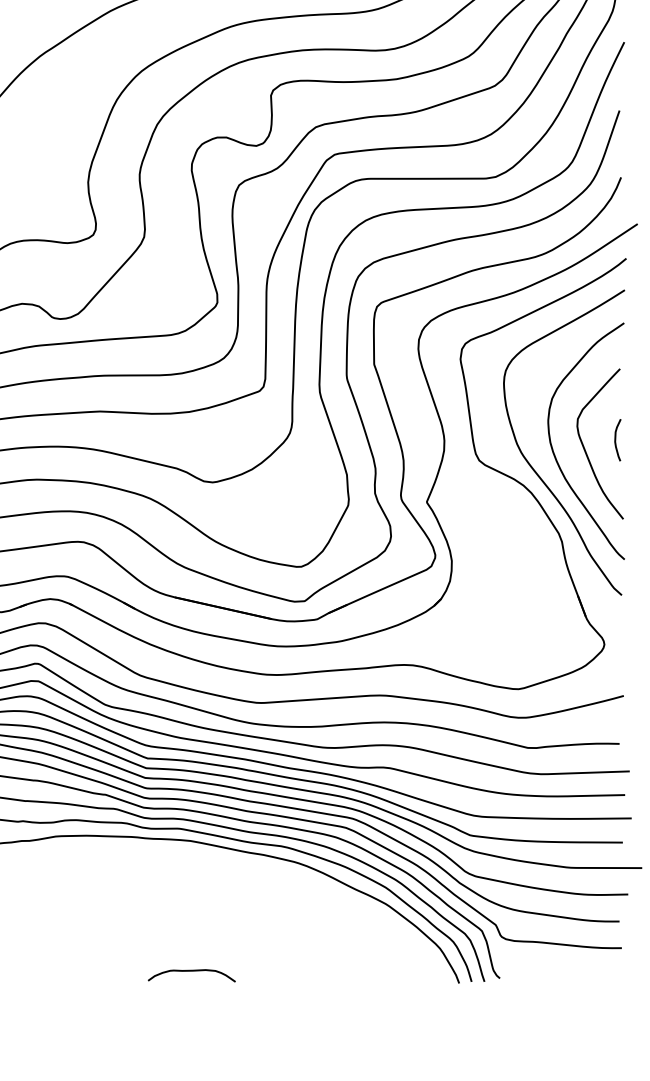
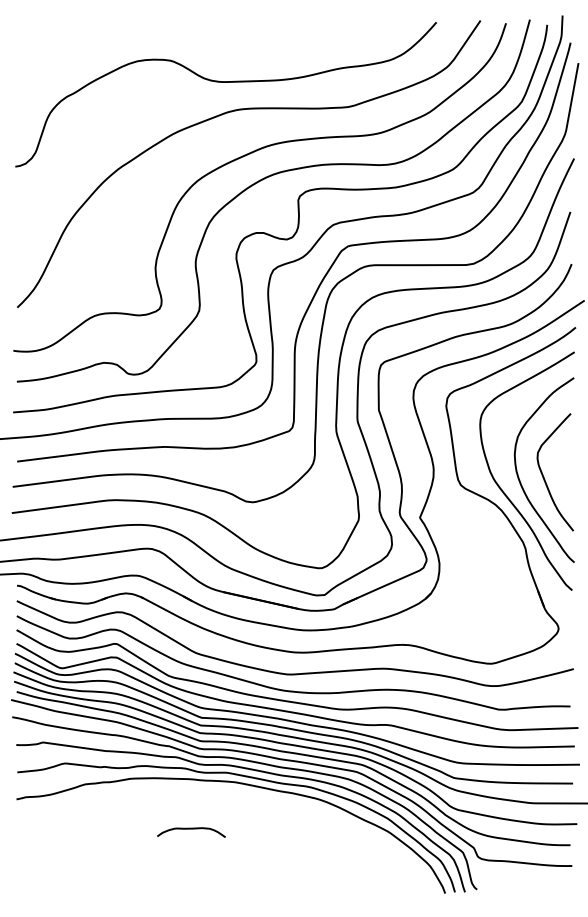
curve: (617, 439) -> (568, 468), removed
curve: (191, 971) -> (191, 829), moved

